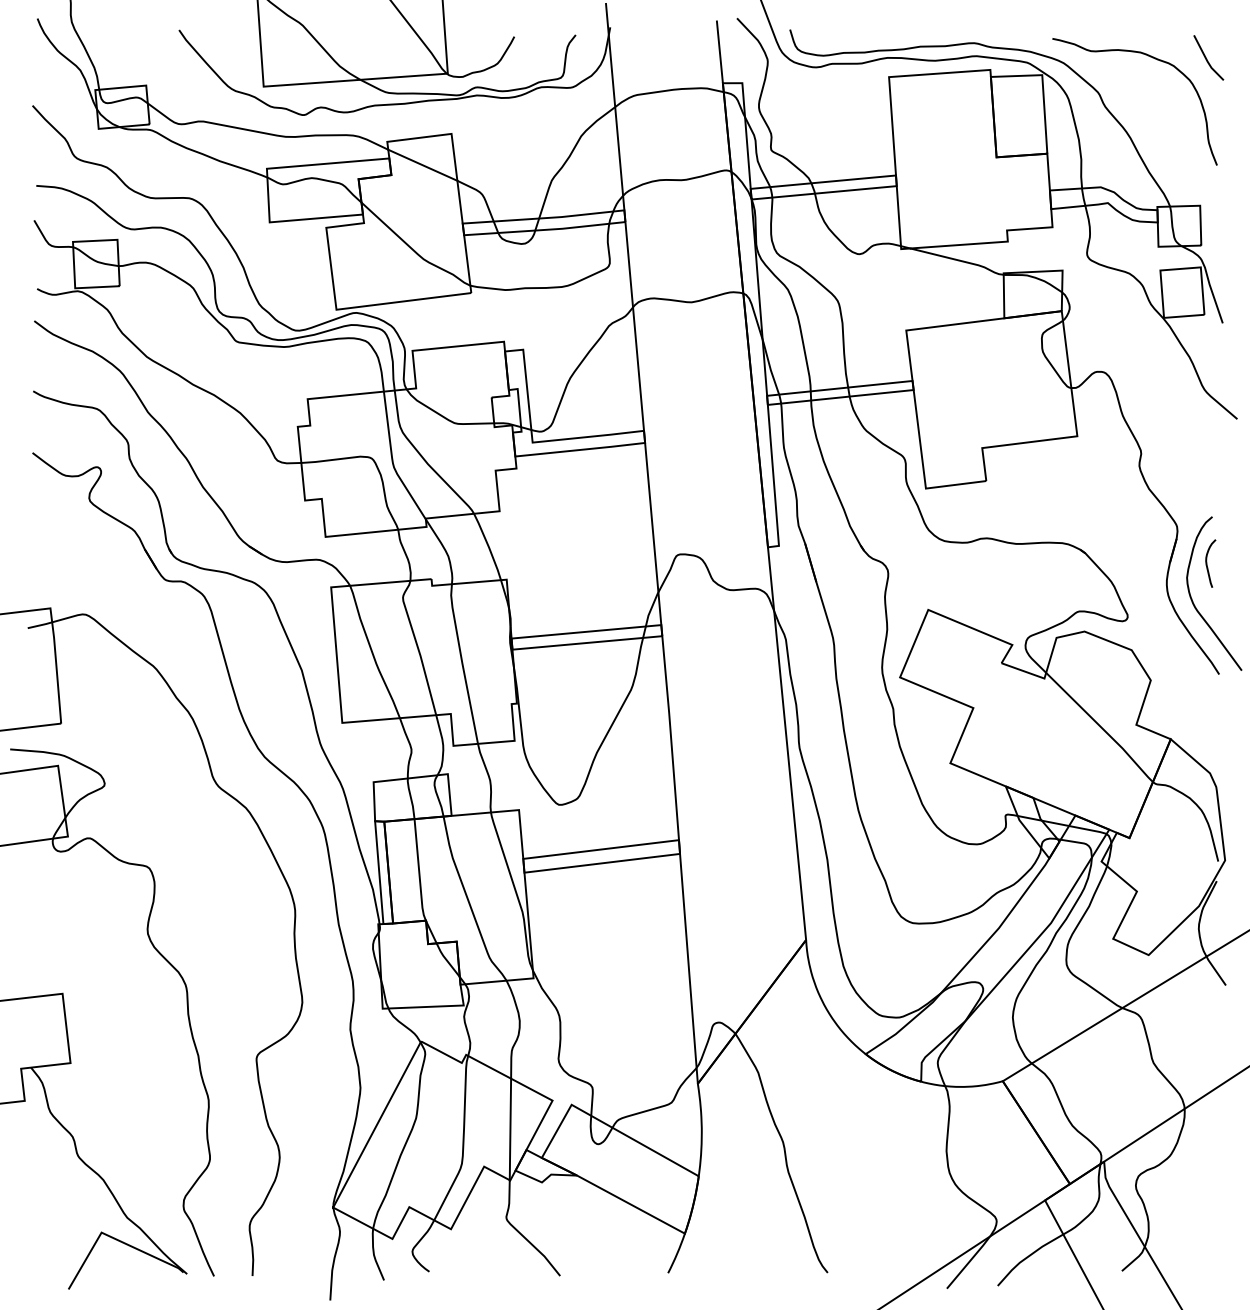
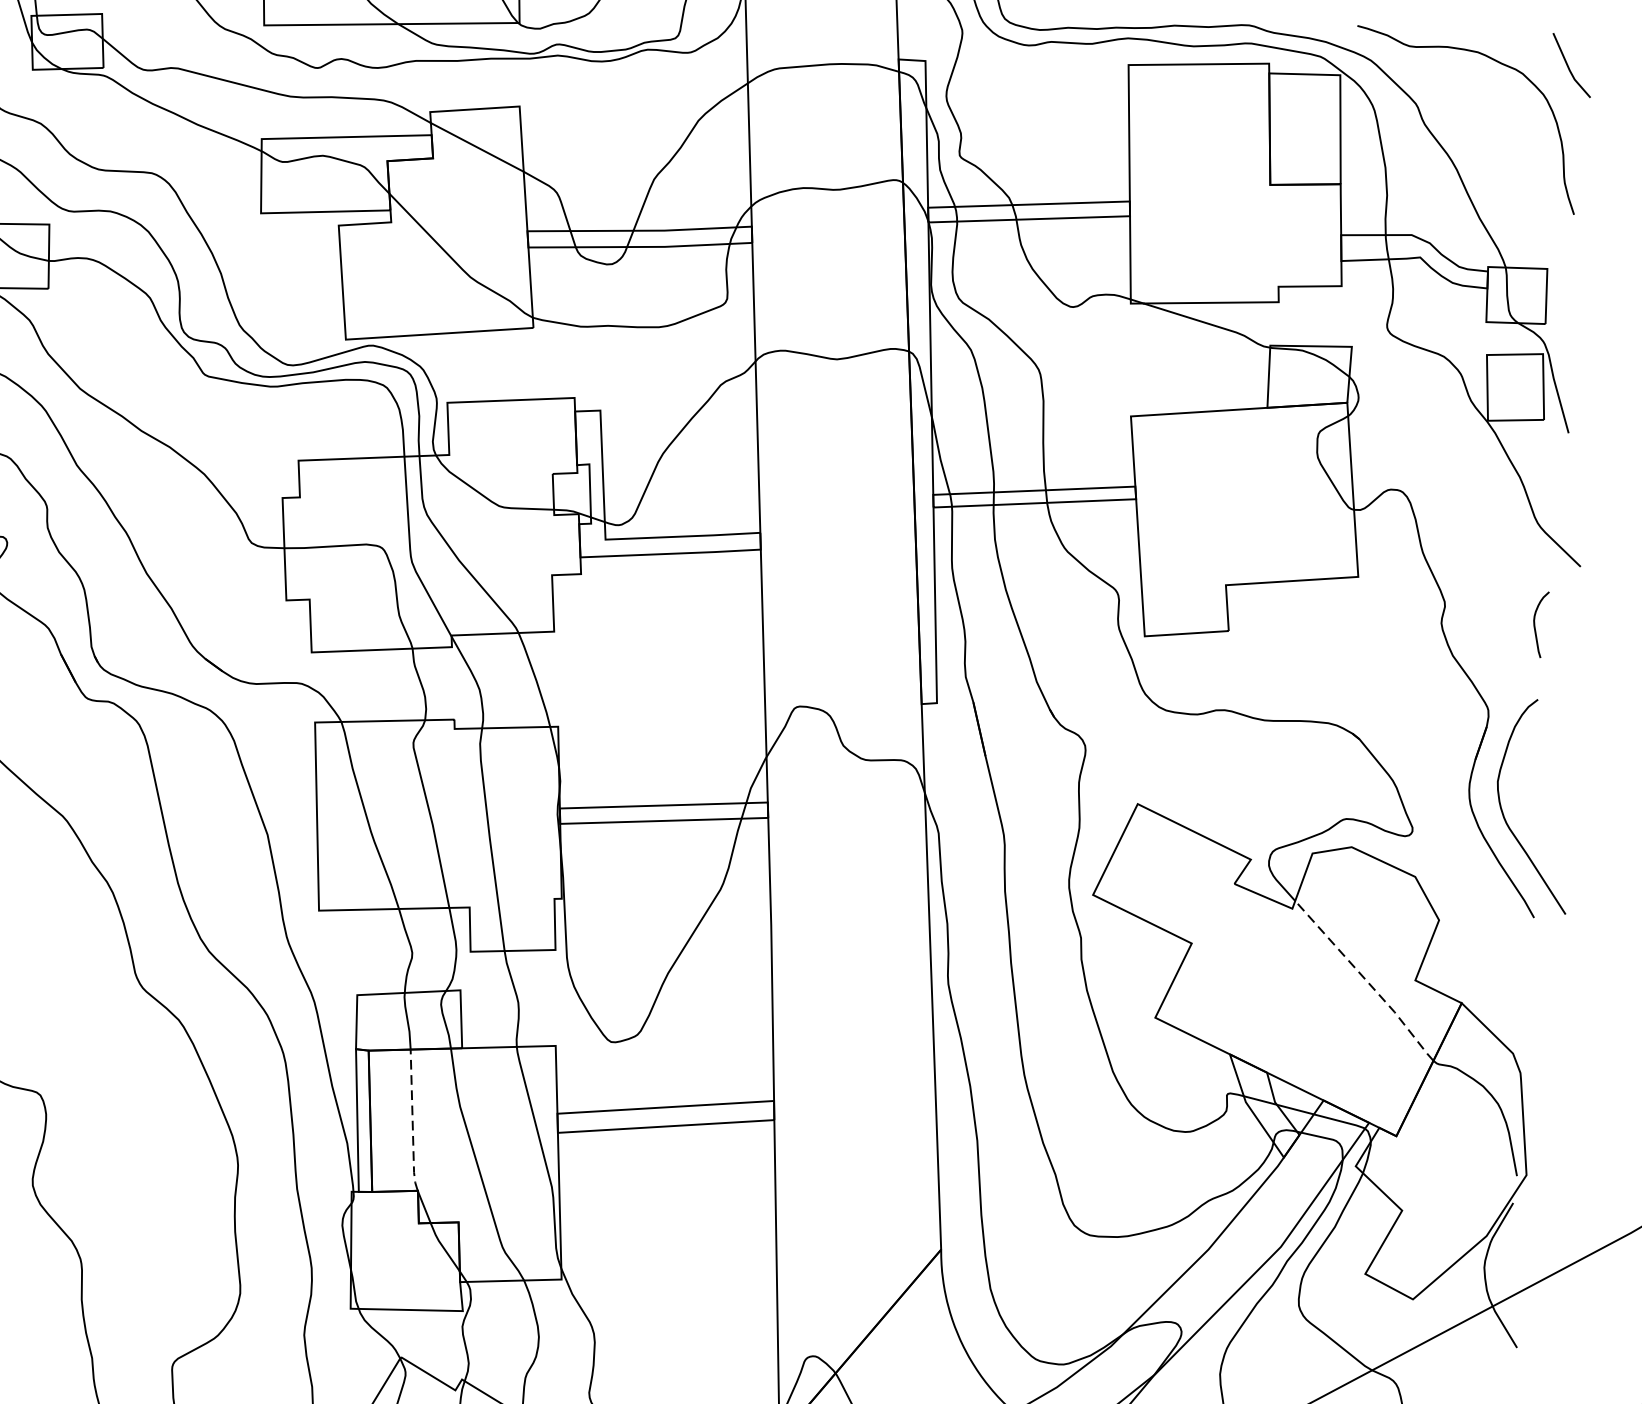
curve: (1207, 563) -> (1535, 624), moved
line: (1101, 727) -> (1367, 981), solid -> dashed
line: (419, 871) -> (413, 1122), solid -> dashed

